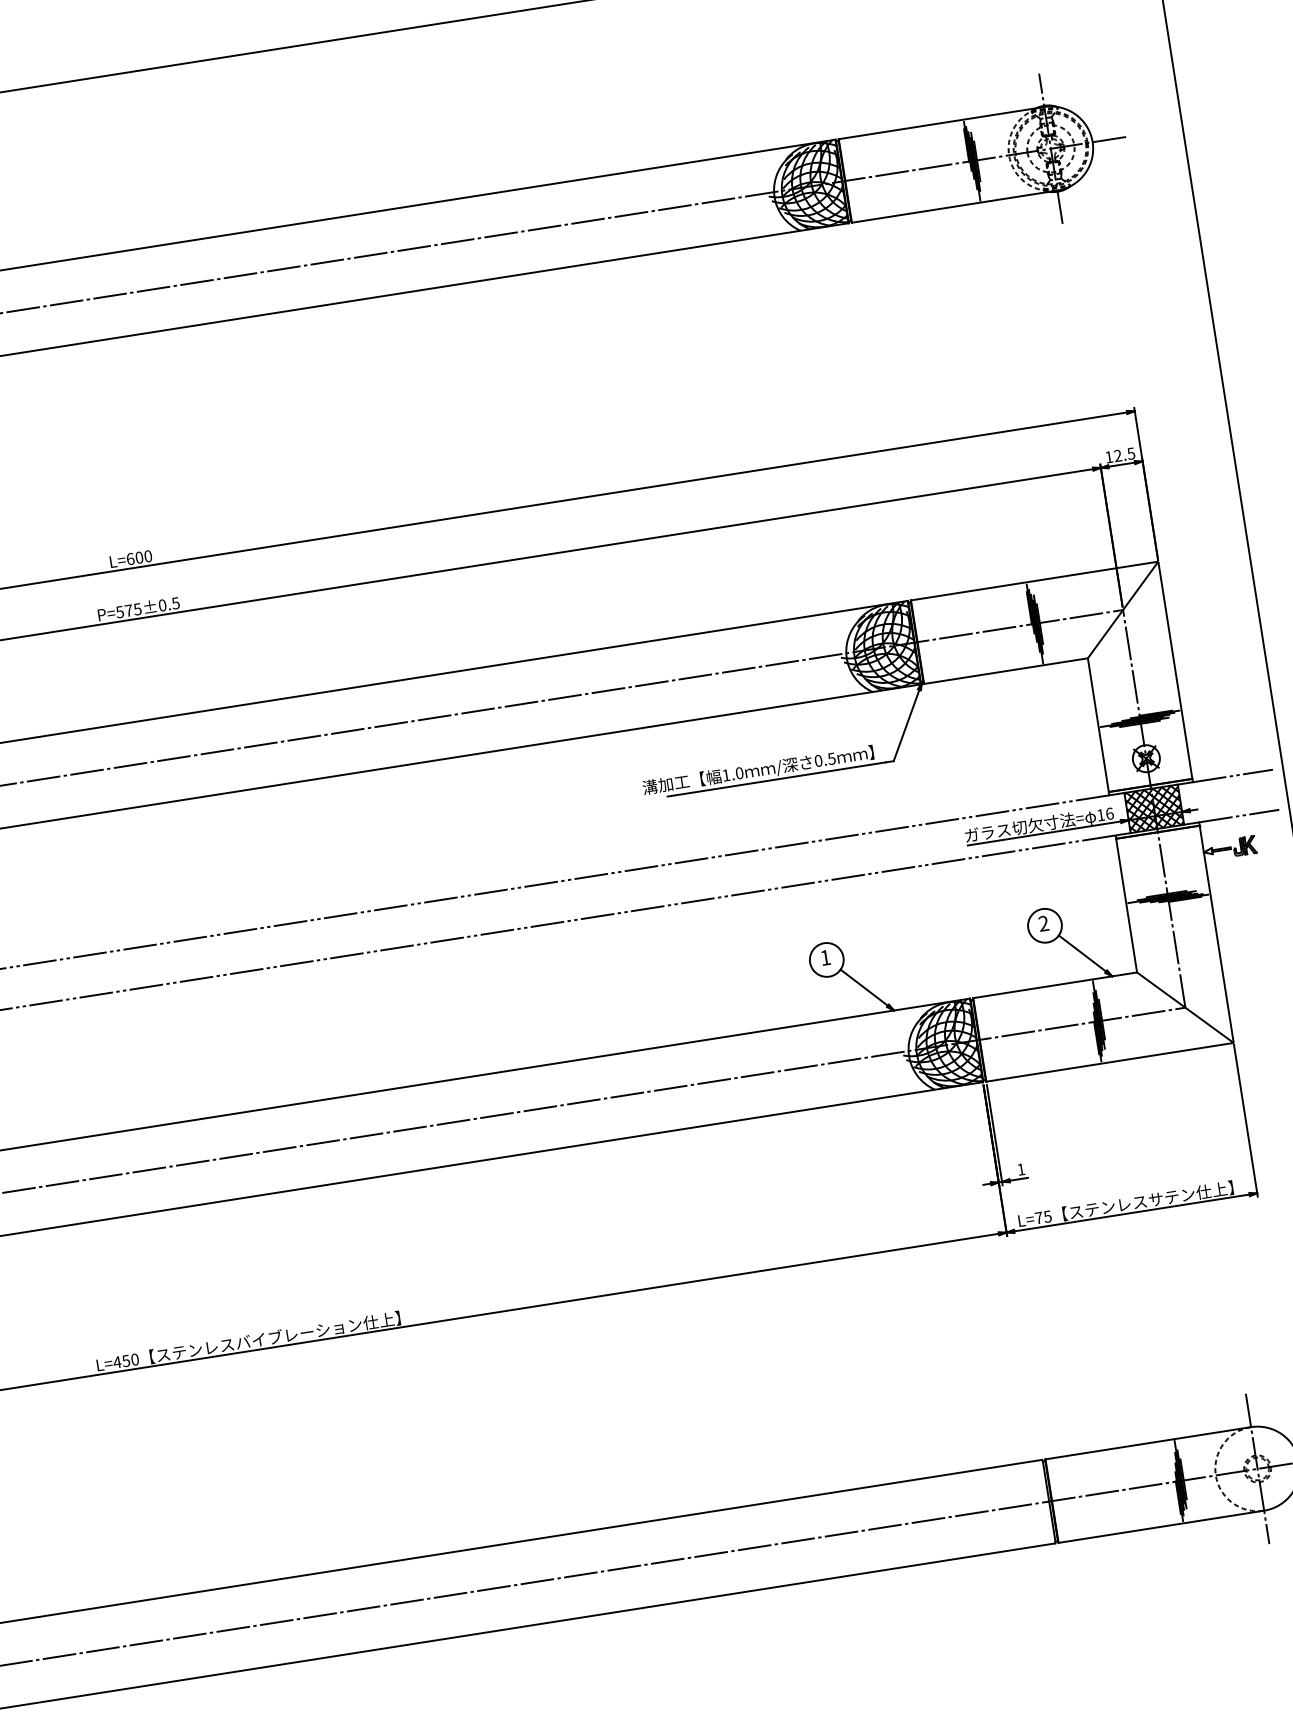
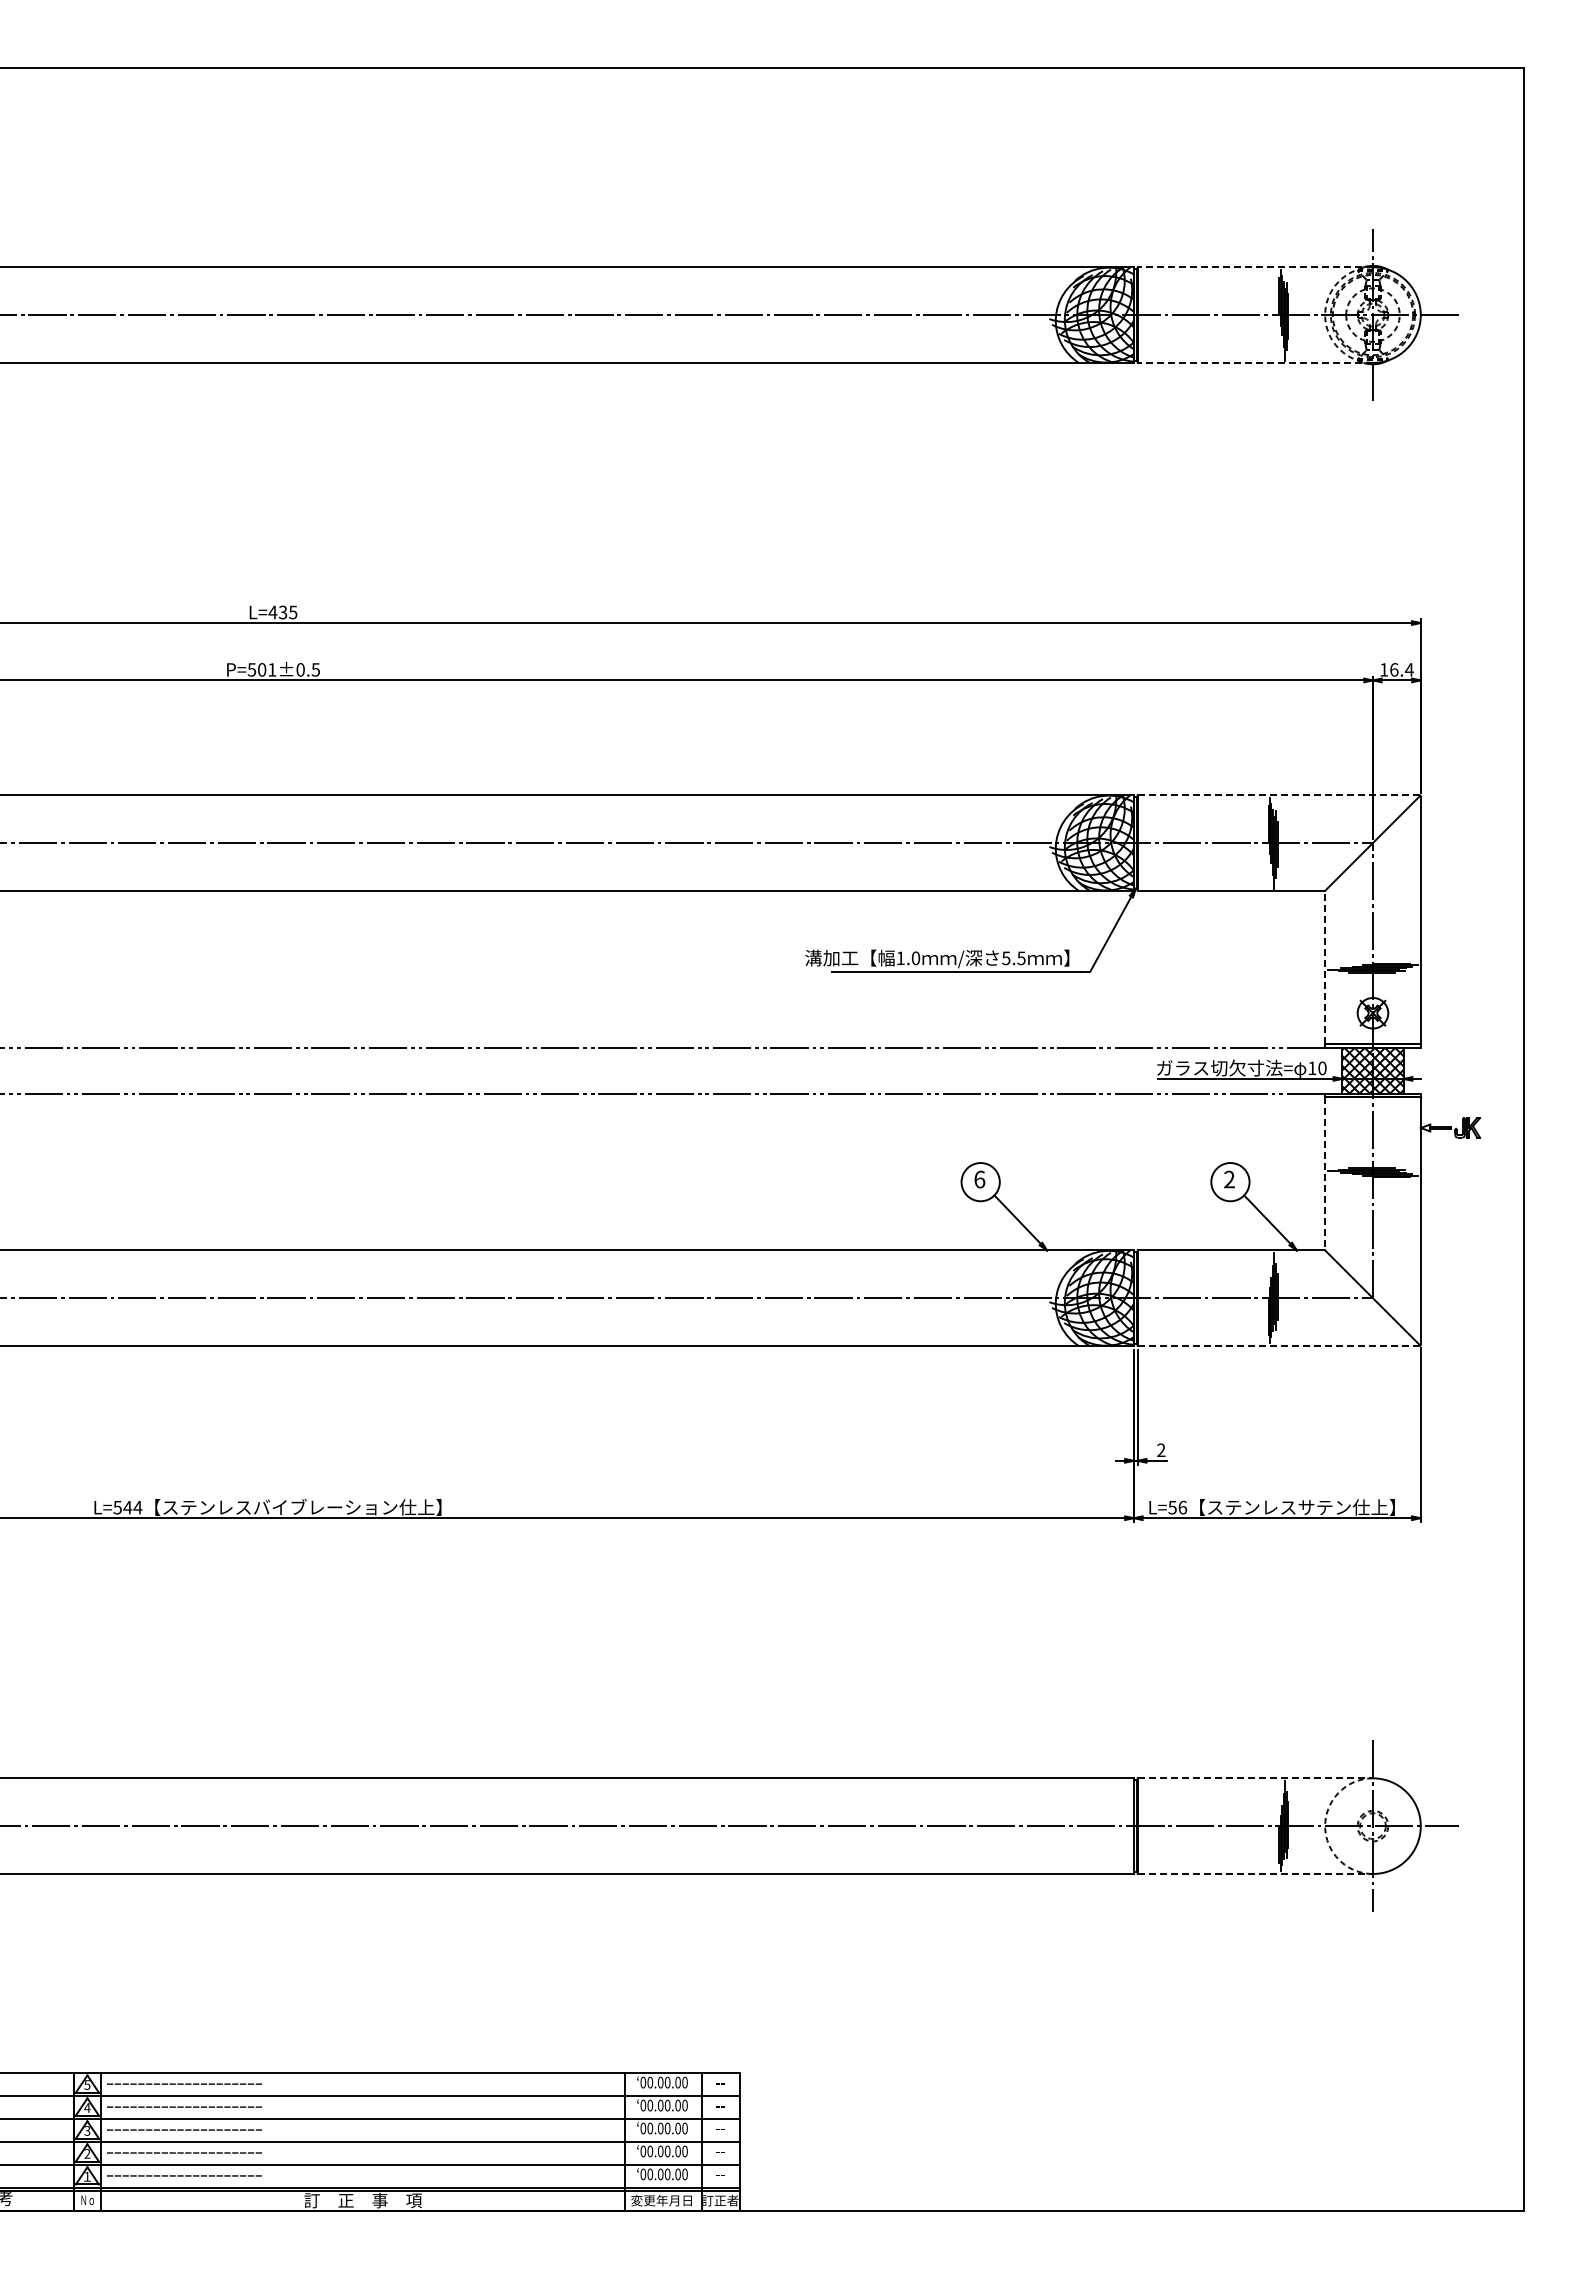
line: (941, 123) -> (1255, 267), solid -> dashed
line: (954, 206) -> (1255, 362), solid -> dashed
text: (1124, 454) -> (1401, 669), 12.5 -> 16.4
text: (138, 557) -> (282, 612), L=600 -> L=435
line: (1034, 581) -> (1278, 795), solid -> dashed
text: (133, 609) -> (267, 669), P=575±0.5 -> P=501±0.5
line: (1098, 725) -> (1325, 967), solid -> dashed
text: (818, 761) -> (1006, 958), 0.5 -> 5.5
line: (1232, 775) -> (1466, 1047), removed
text: (1109, 813) -> (1322, 1068), 16 -> 10
line: (1239, 816) -> (1466, 1093), removed
line: (1126, 905) -> (1325, 1173), solid -> dashed
text: (825, 957) -> (979, 1179), 1 -> 6
line: (1109, 1062) -> (1278, 1346), solid -> dashed
text: (1021, 1168) -> (1161, 1449), 1 -> 2
text: (1043, 1217) -> (1177, 1507), L=75 -> L=56
text: (125, 1360) -> (127, 1507), L=450 -> L=544
line: (1148, 1443) -> (1255, 1778), solid -> dashed
line: (1161, 1526) -> (1255, 1873), solid -> dashed

